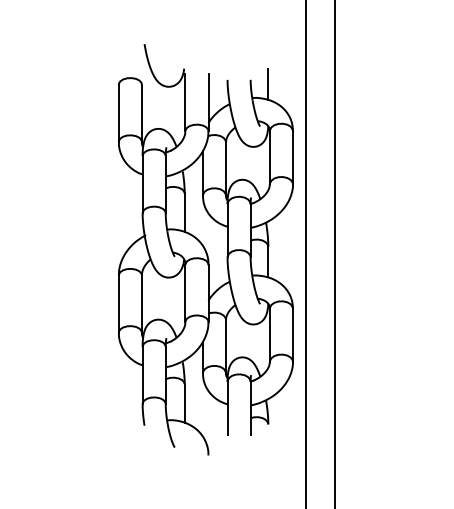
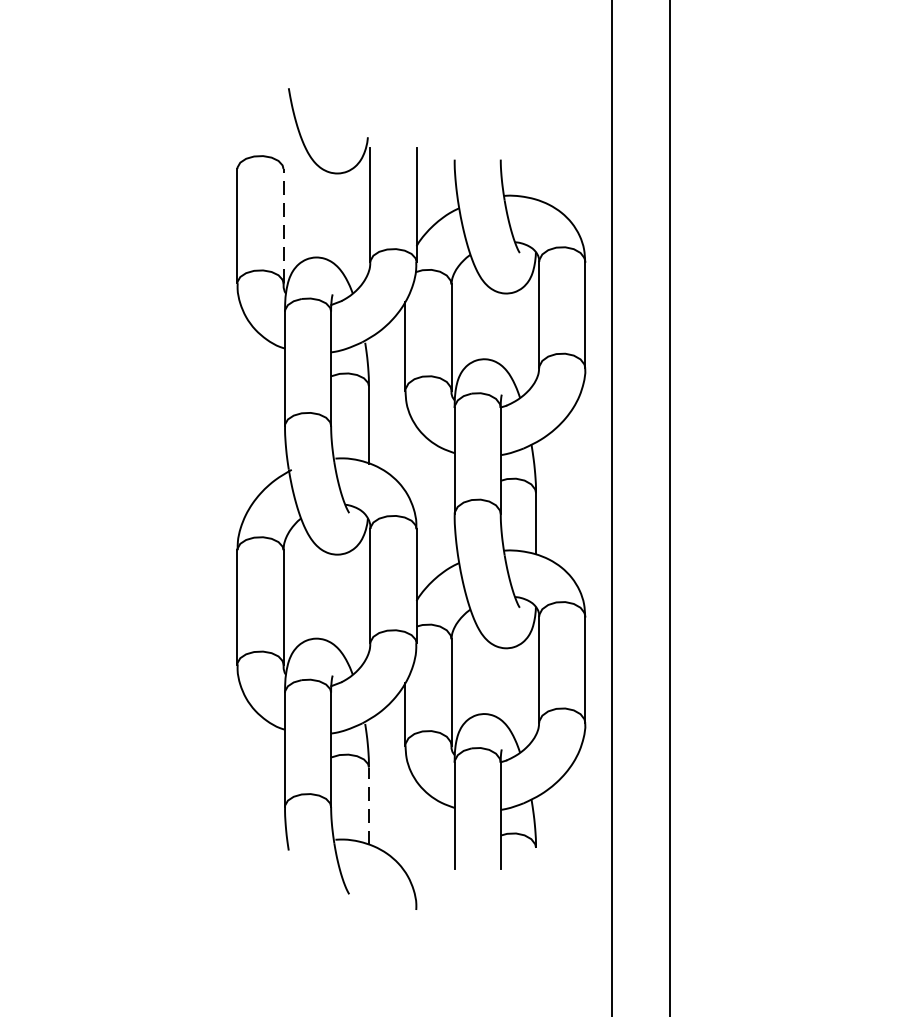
line: (268, 84) -> (536, 168), removed
line: (141, 113) -> (282, 226), solid -> dashed
line: (184, 403) -> (368, 806), solid -> dashed

